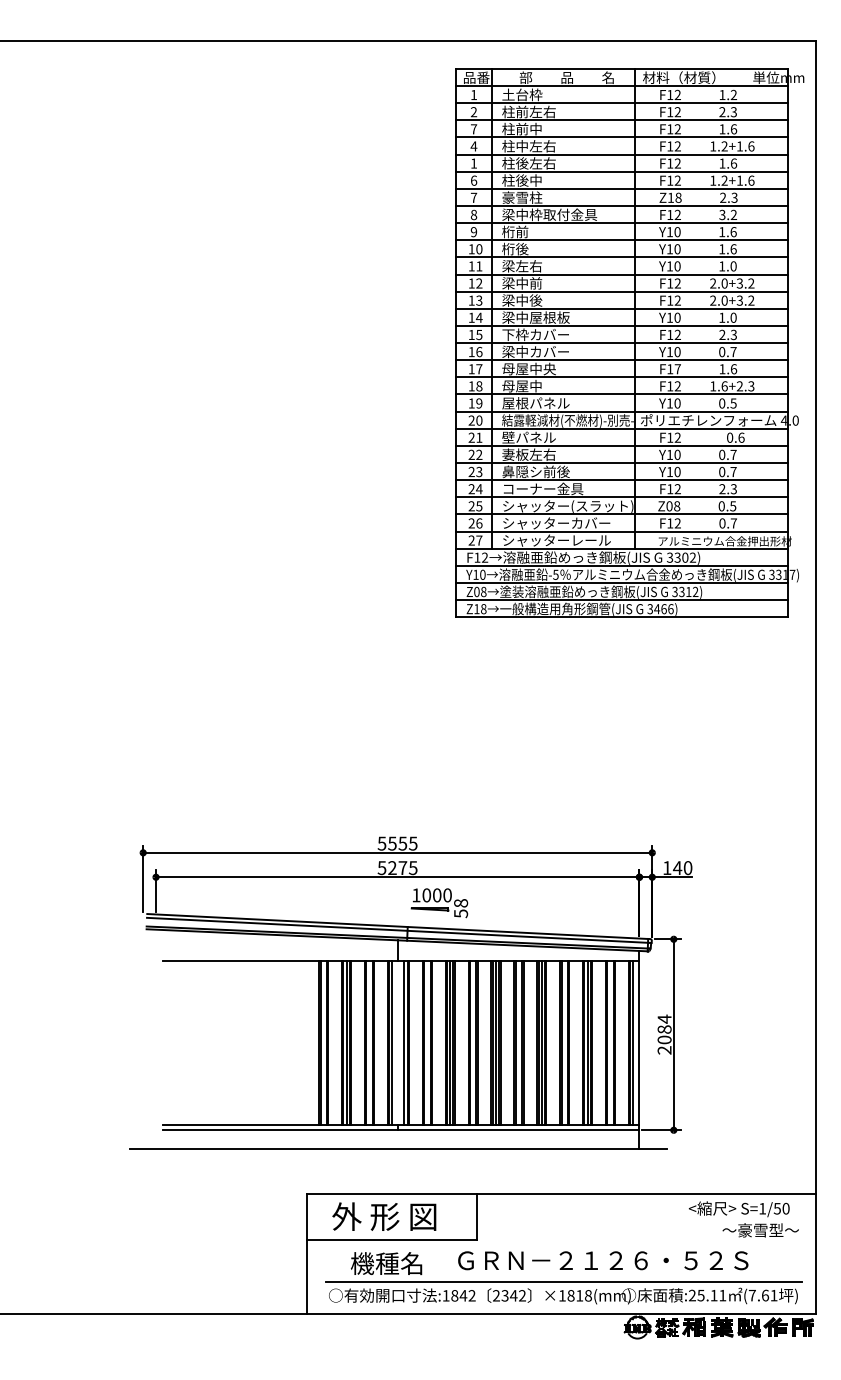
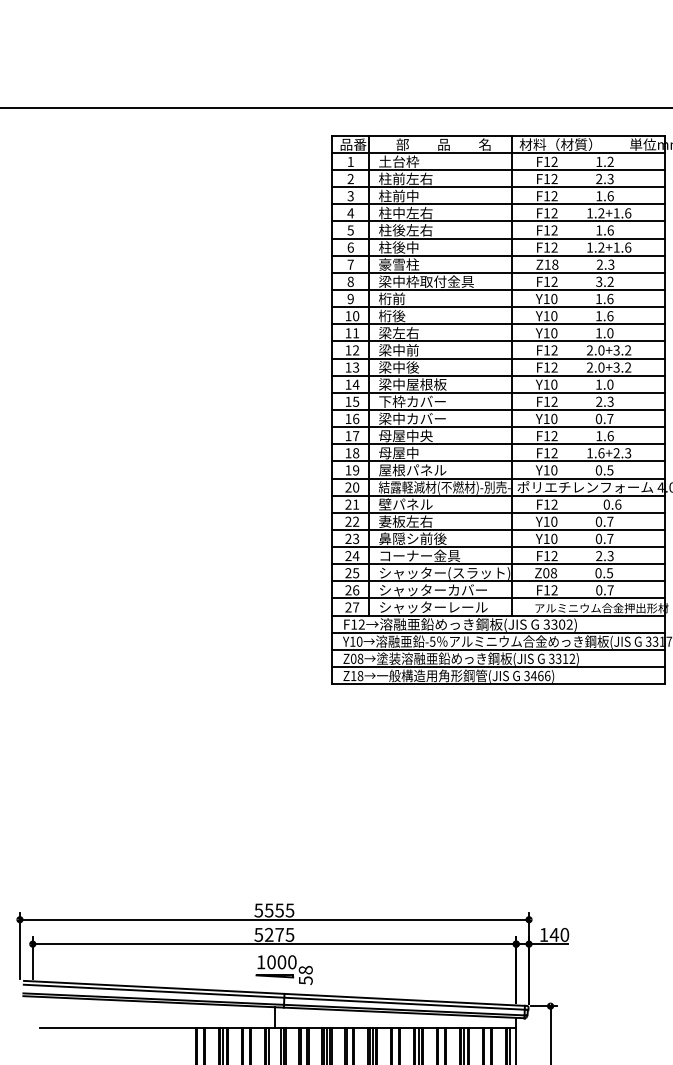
text: (473, 129) -> (350, 196), 7 -> 3
text: (473, 163) -> (350, 230), 1 -> 5
text: (677, 369) -> (554, 436), F17 -> F12
part: (439, 903) -> (284, 970), moved

